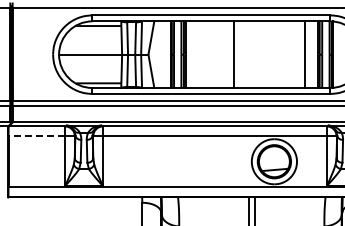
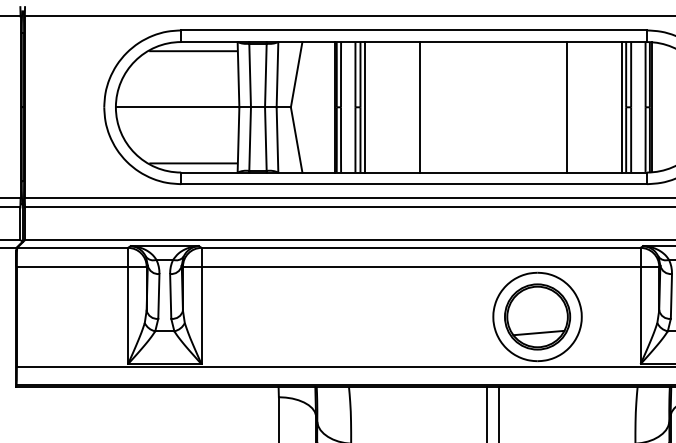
line: (234, 54) -> (420, 106), moved
line: (305, 54) -> (567, 106), moved
line: (36, 135) -> (71, 265), dashed -> solid

